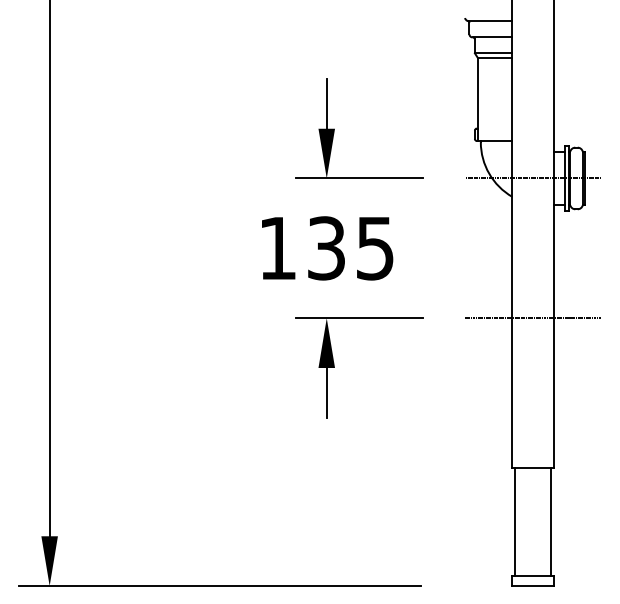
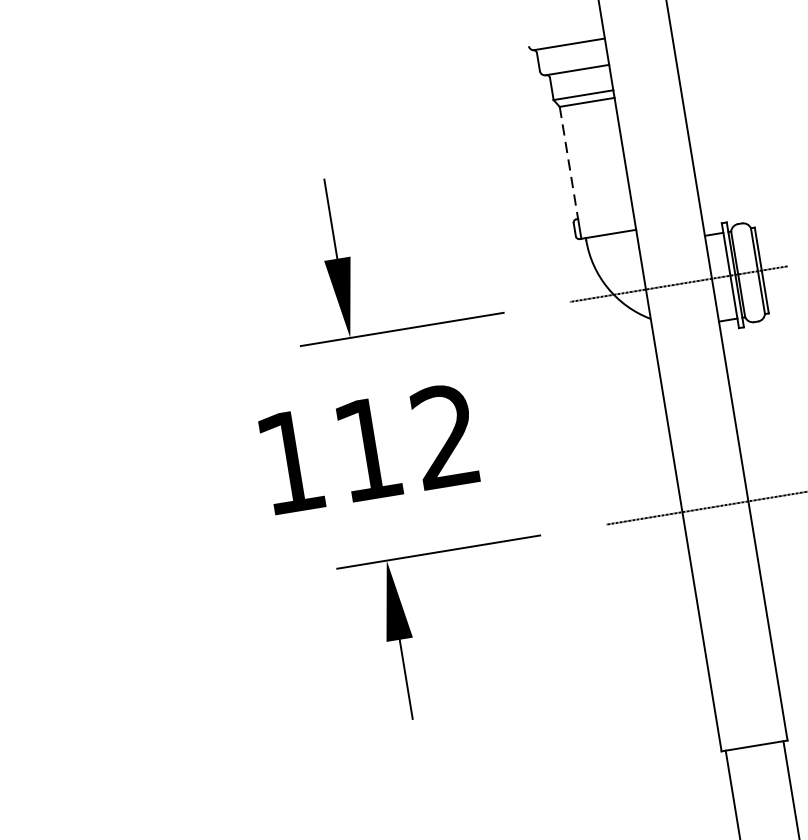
line: (477, 93) -> (568, 163), solid -> dashed
text: (350, 248) -> (406, 443), 135 -> 112

